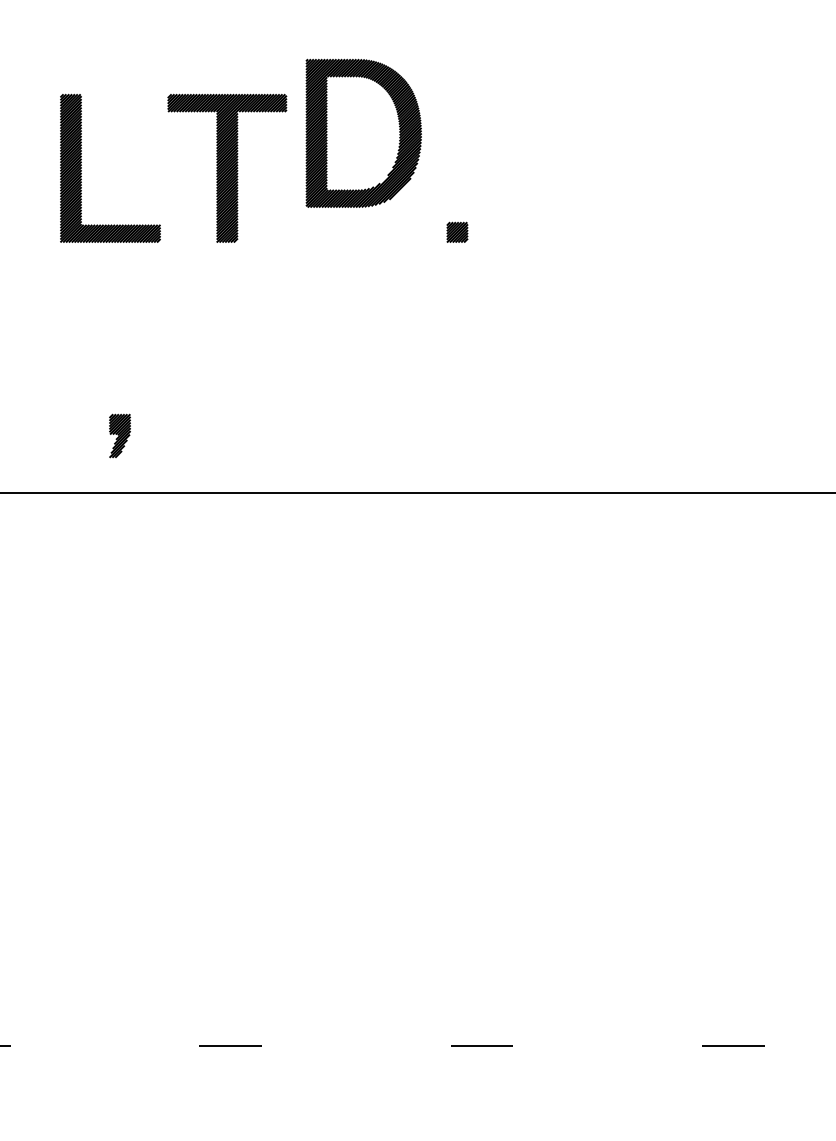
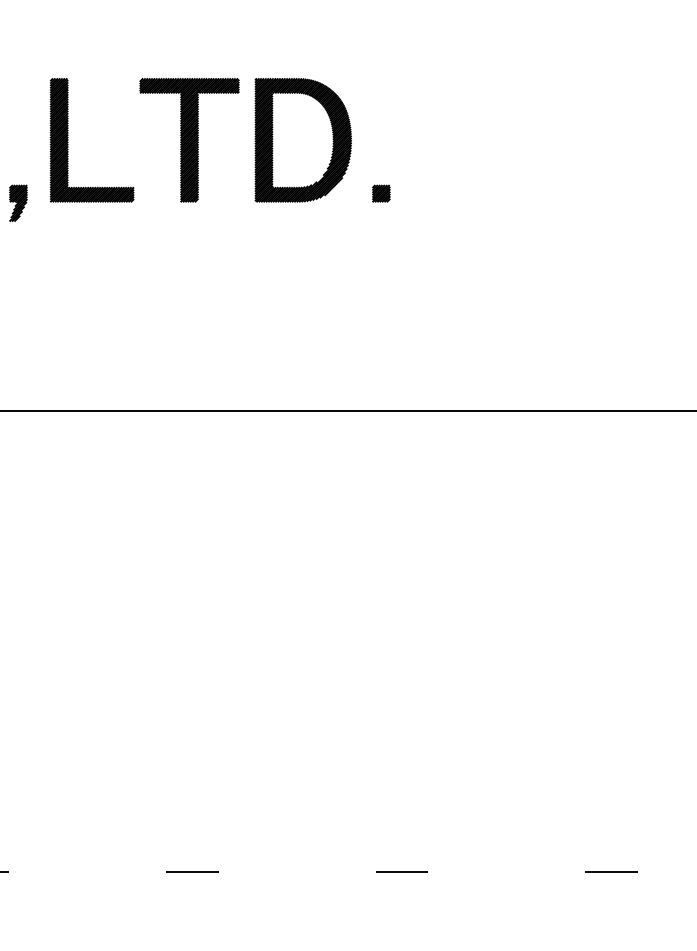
part: (363, 132) -> (303, 139), moved
part: (119, 435) -> (17, 202), moved

